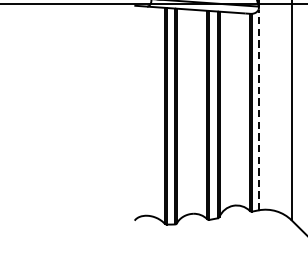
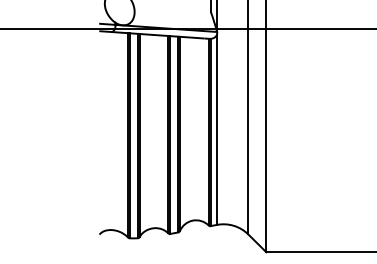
line: (258, 110) -> (216, 130), dashed -> solid

